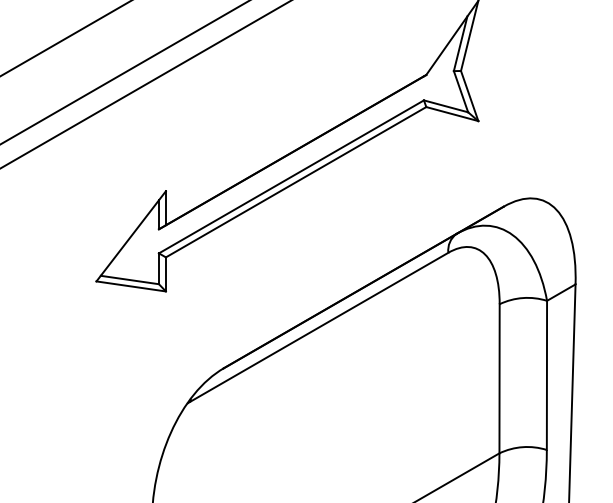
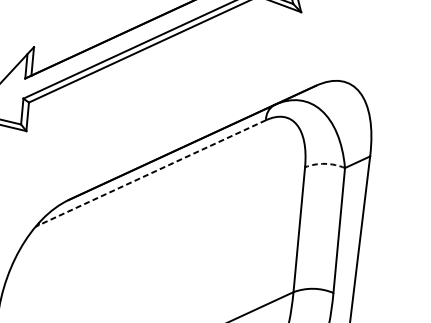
arc: (523, 298) -> (325, 164), solid -> dashed
line: (319, 327) -> (152, 173), solid -> dashed

